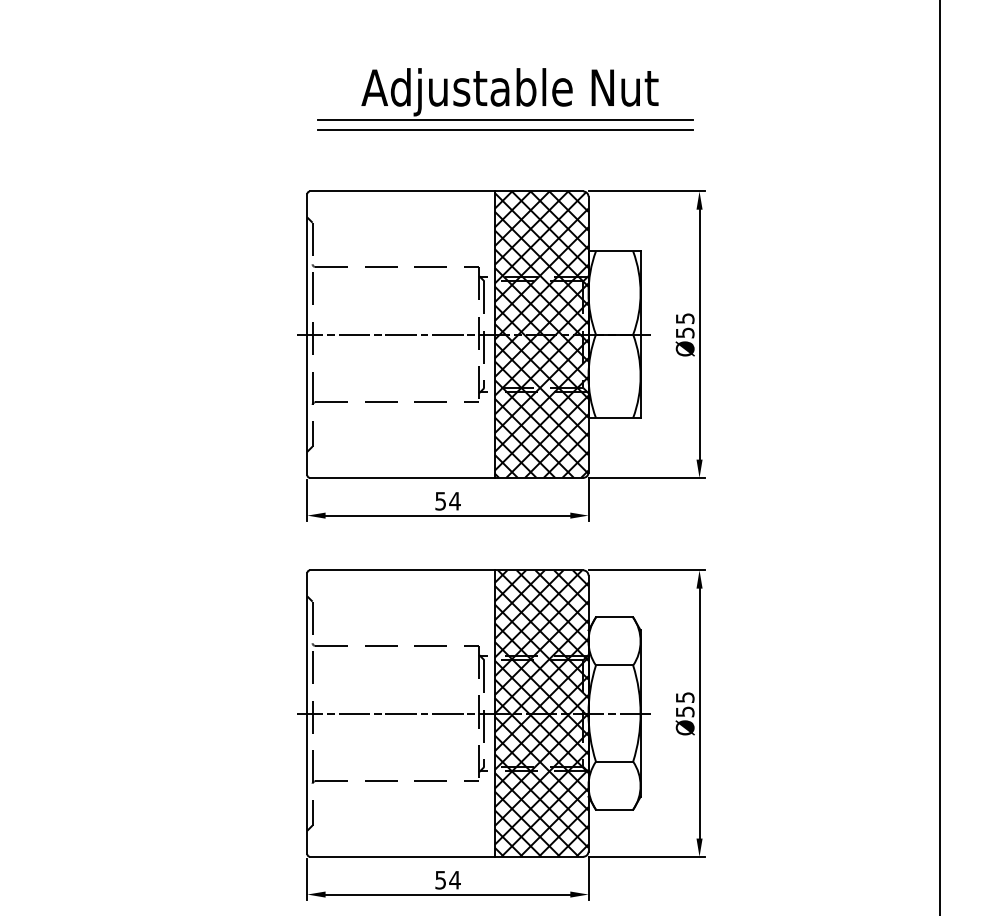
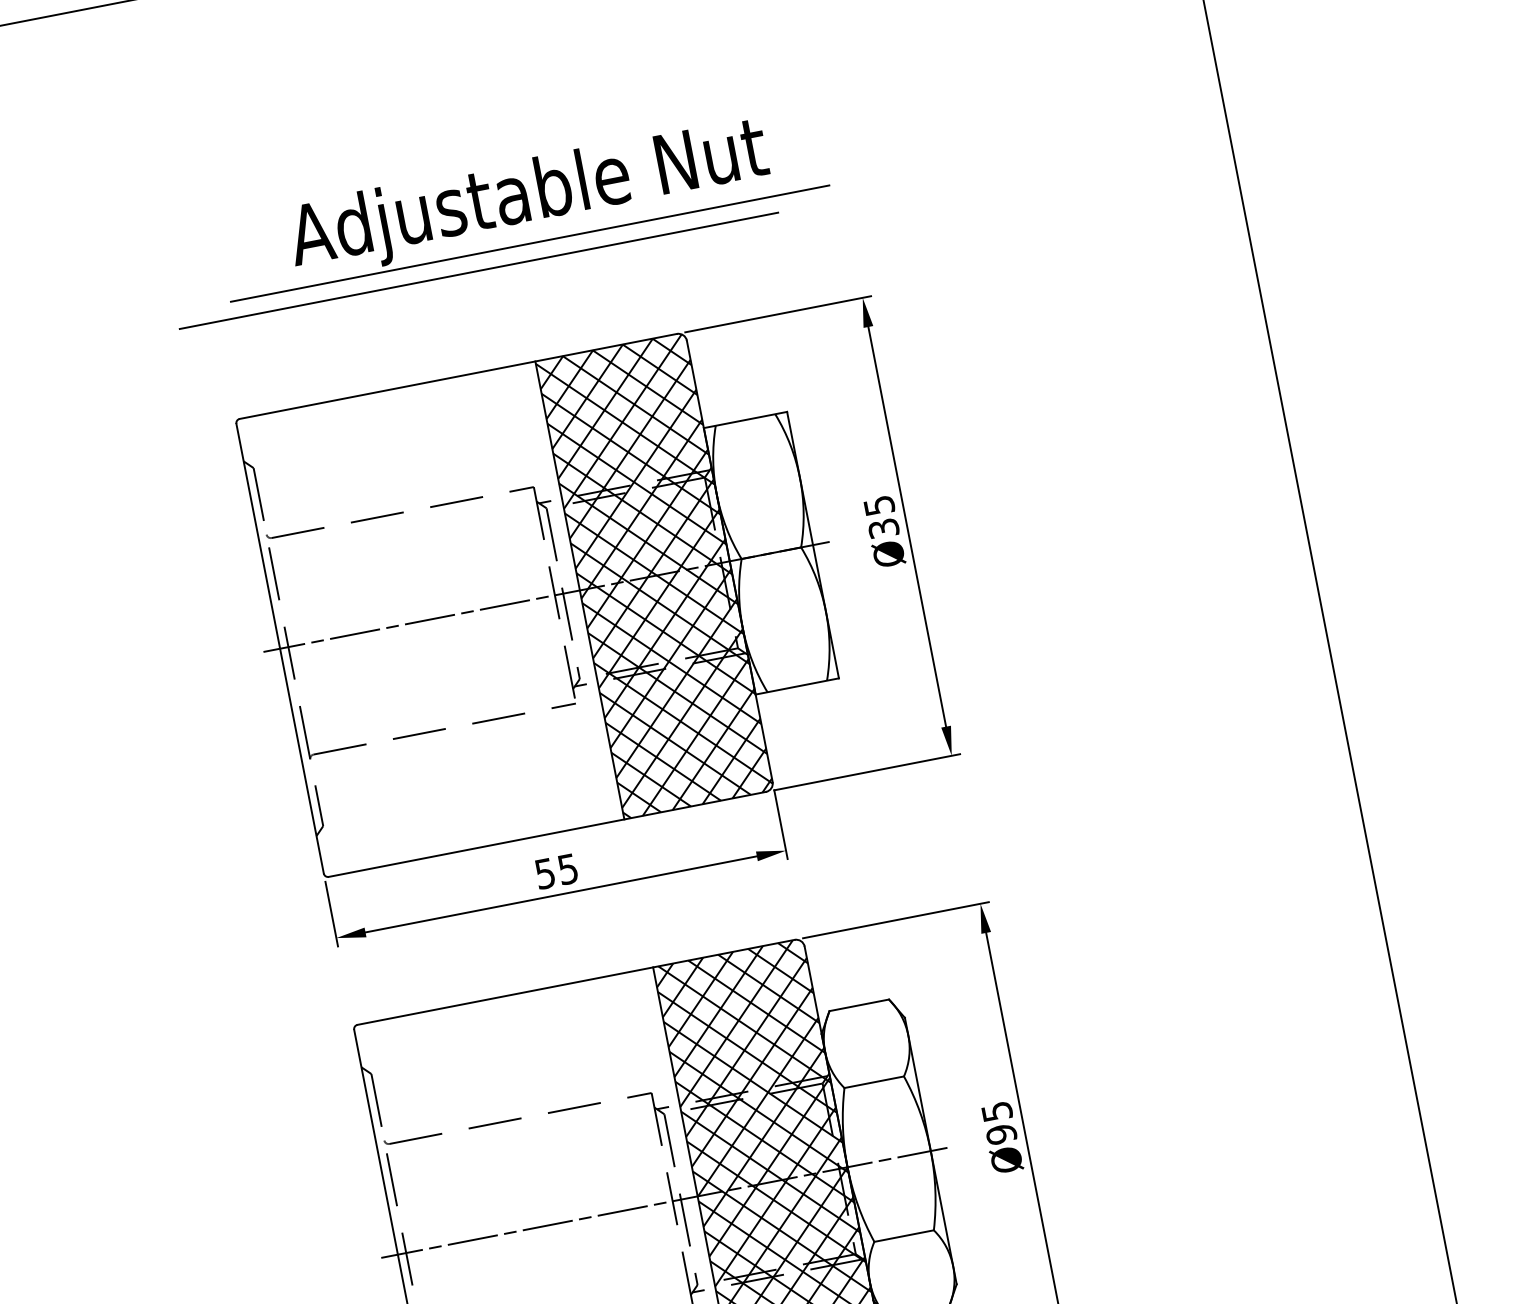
line: (505, 129) -> (478, 269), moved
text: (684, 332) -> (882, 528), Ø55 -> Ø35
text: (454, 501) -> (567, 869), 54 -> 55
text: (684, 711) -> (1000, 1134), Ø55 -> Ø95

